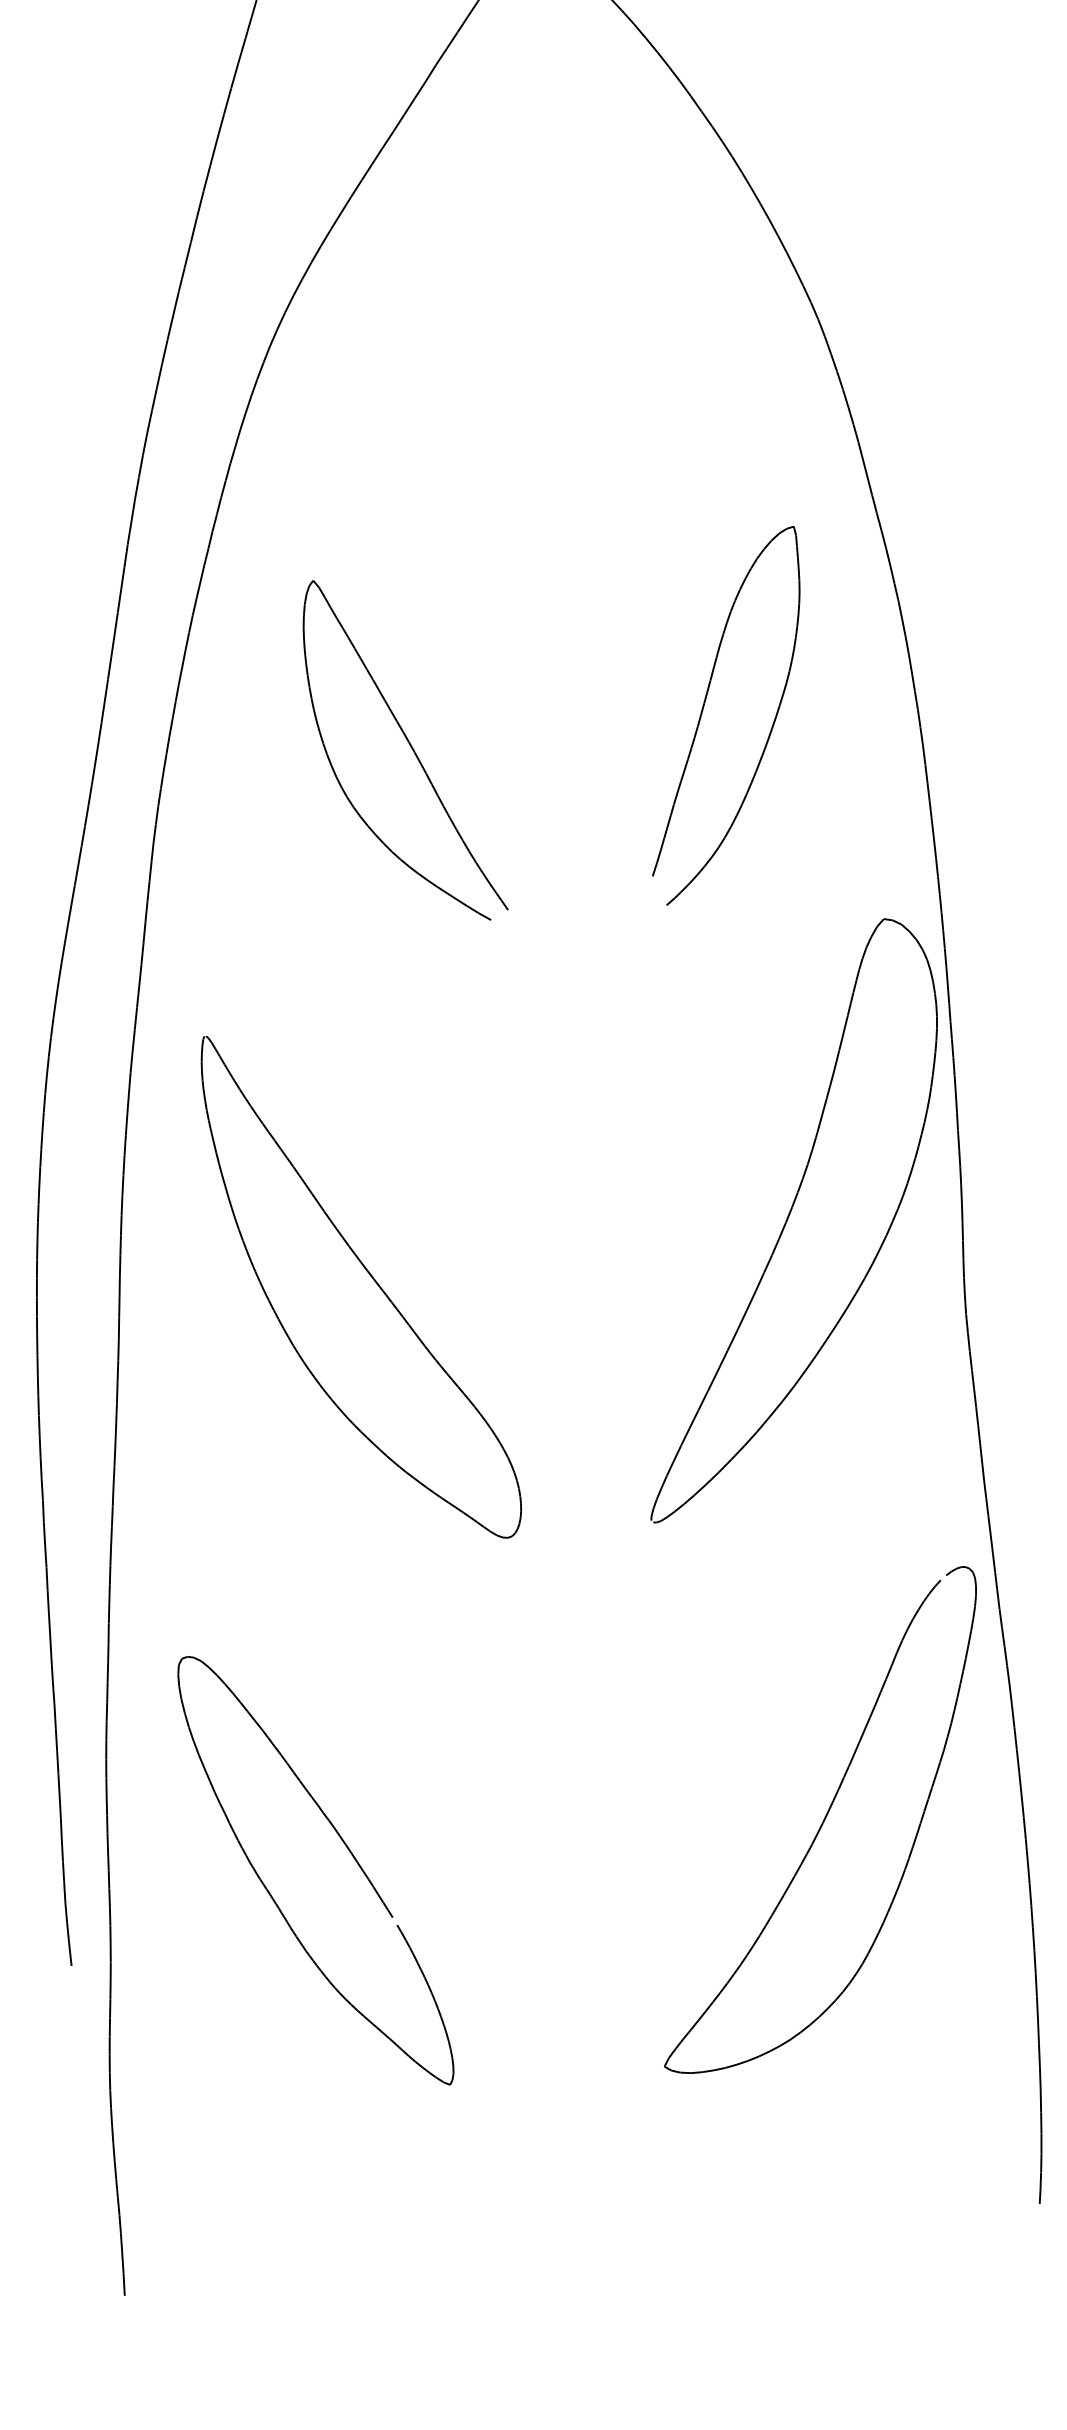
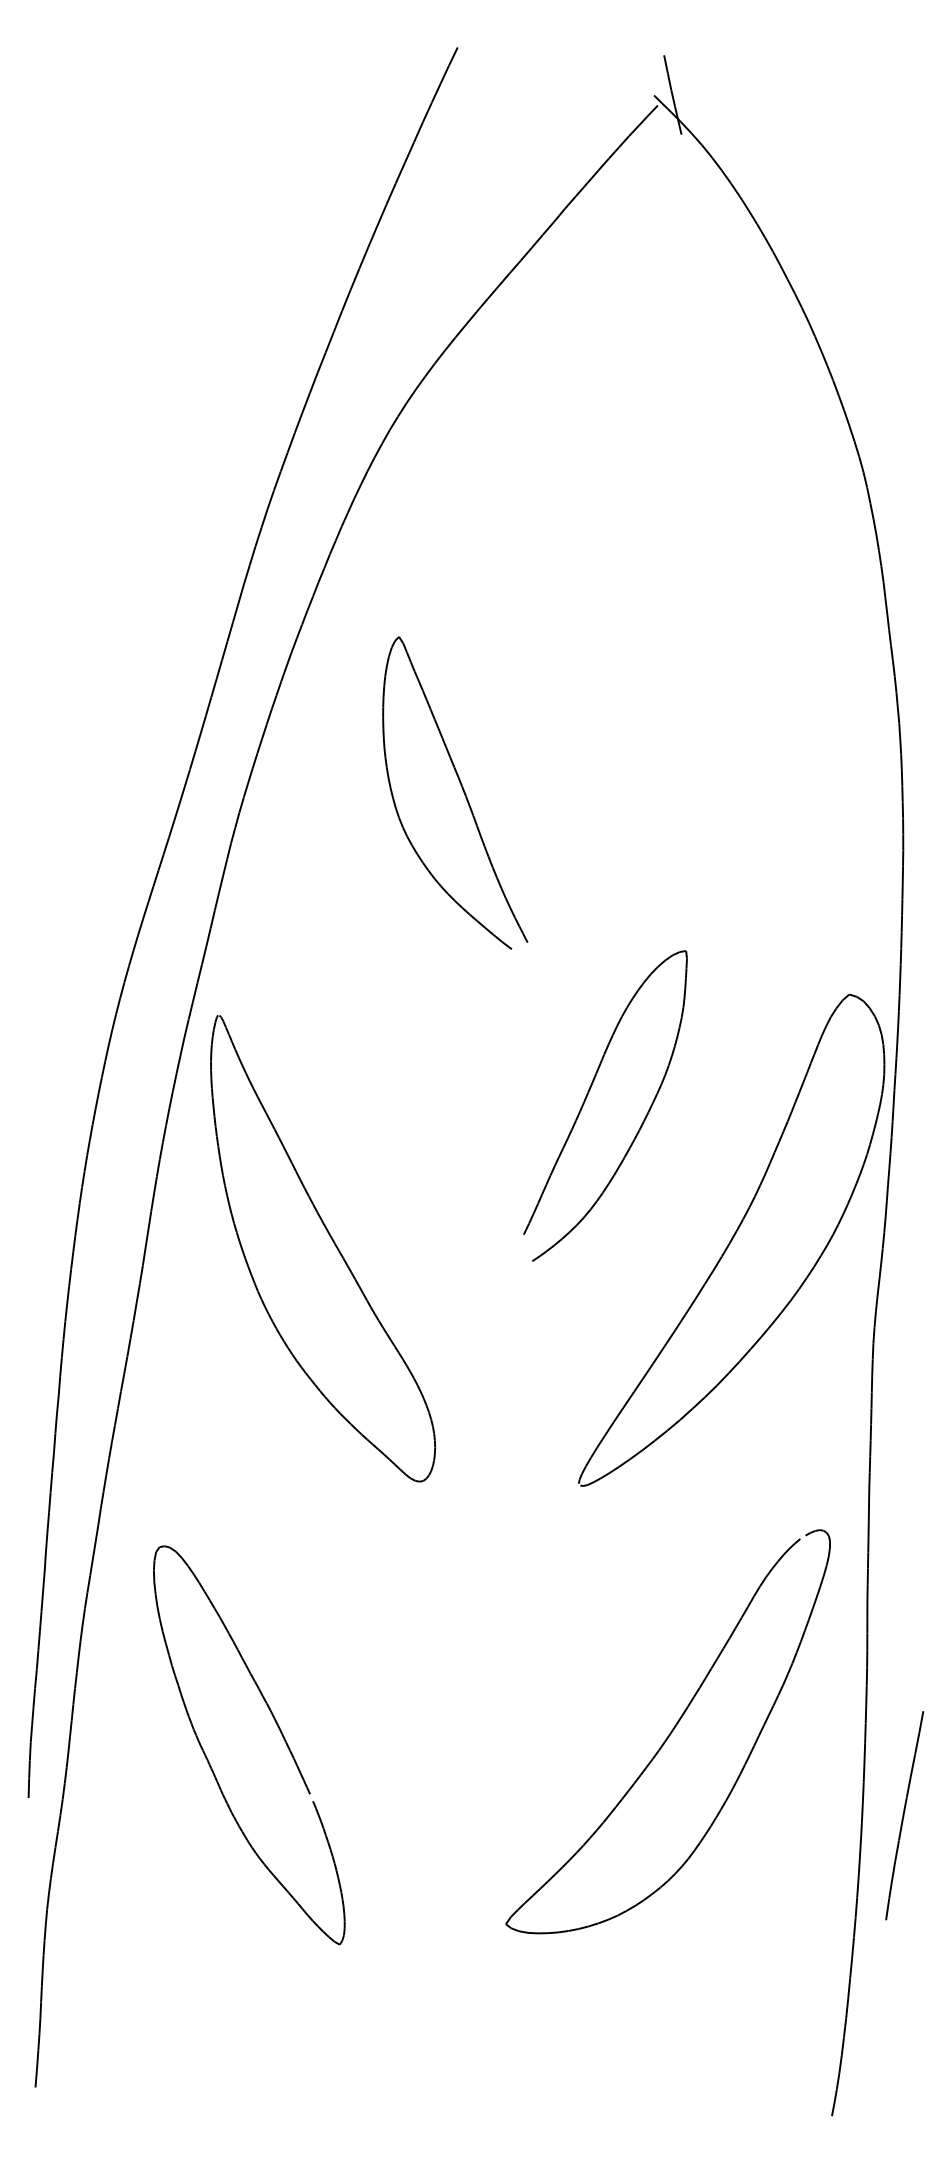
part: (704, 709) -> (587, 1097), moved
part: (361, 1286) -> (323, 1248), moved
part: (819, 1821) -> (667, 1731), moved

